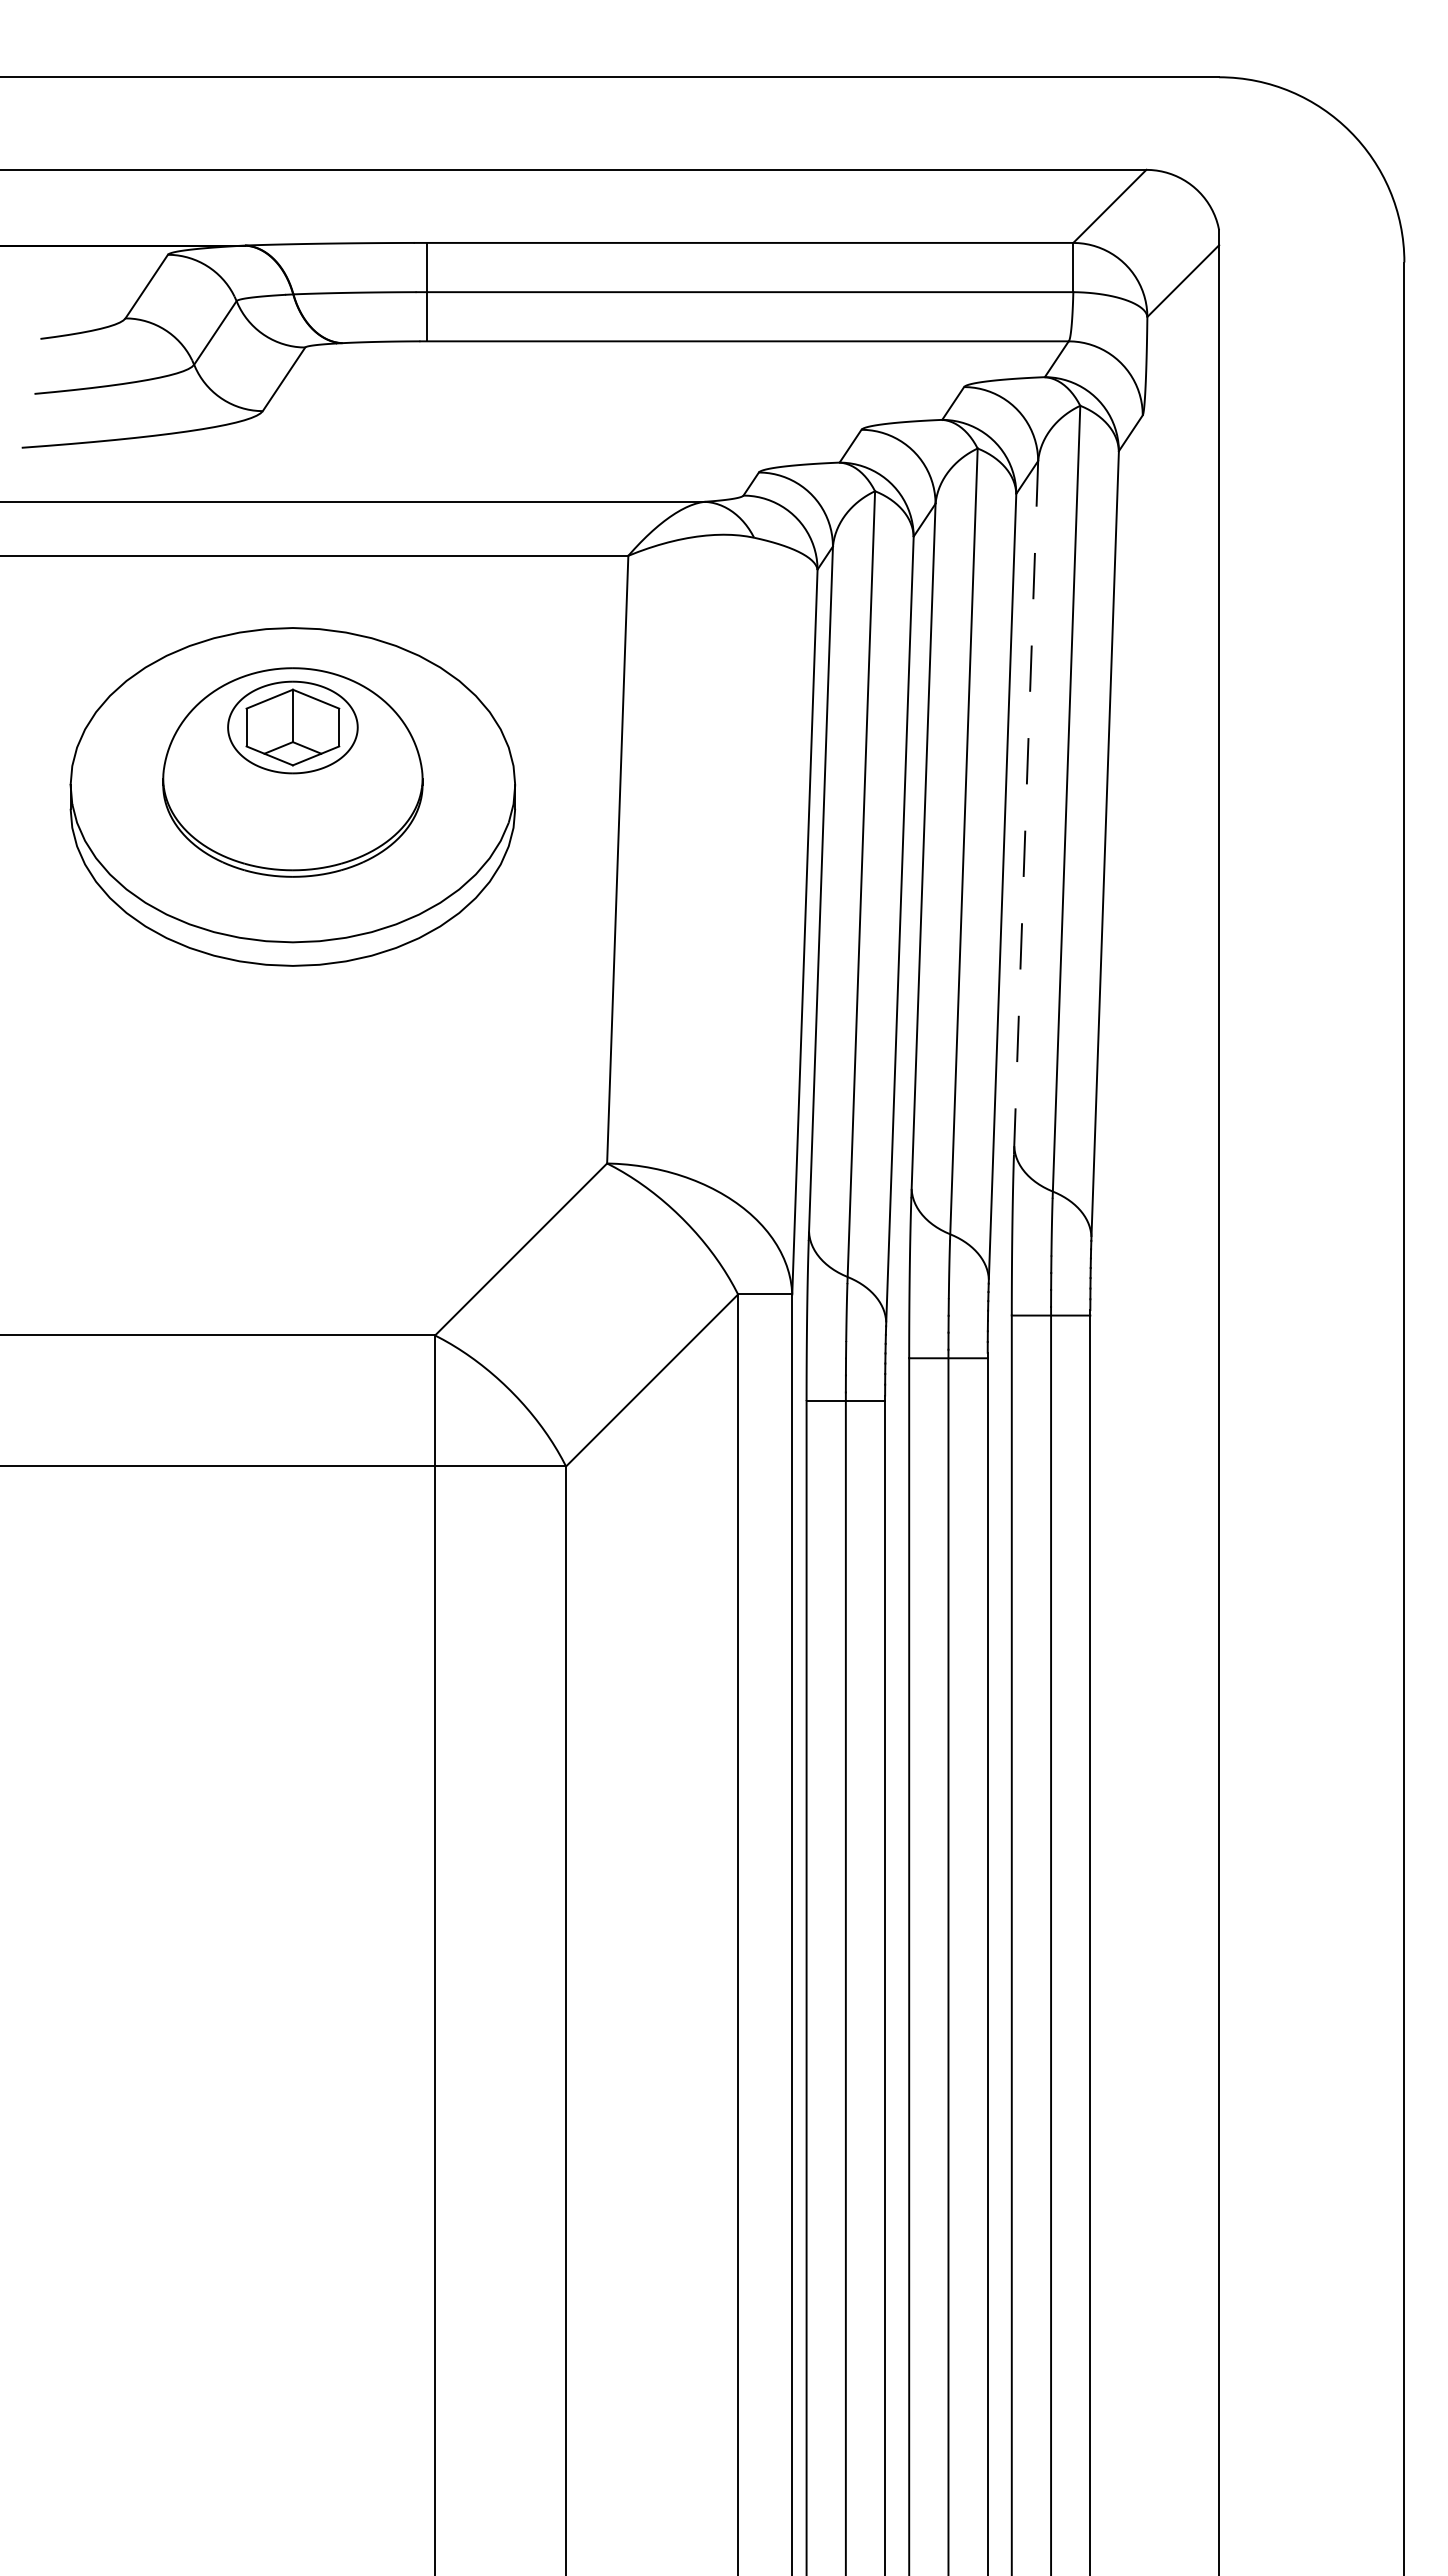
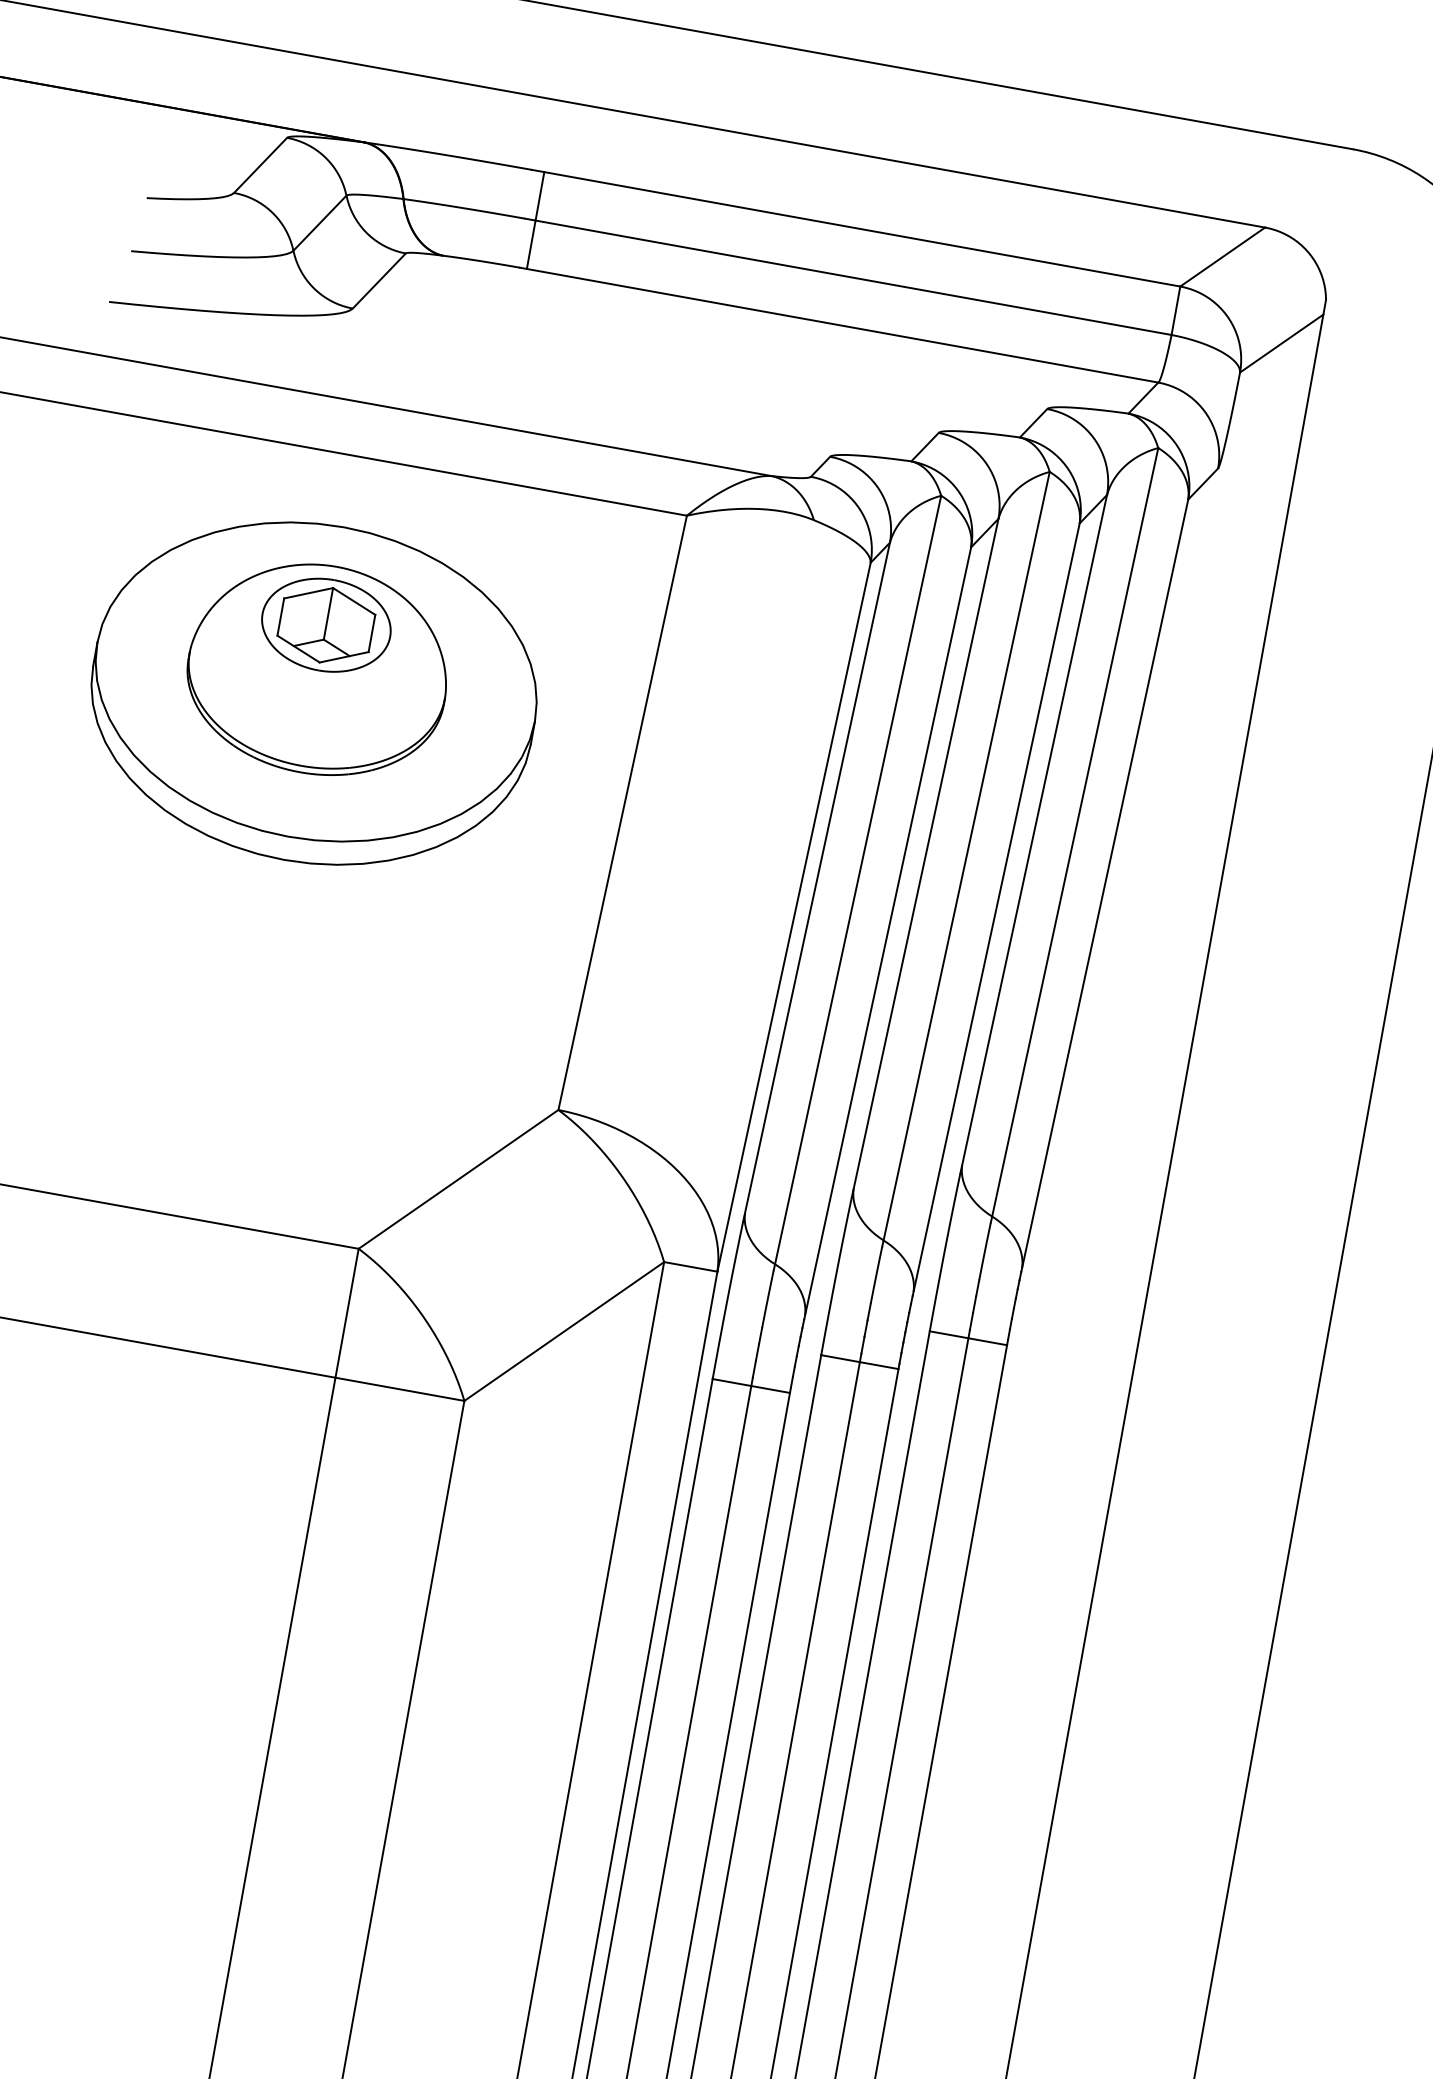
line: (1026, 807) -> (1034, 833), dashed -> solid

